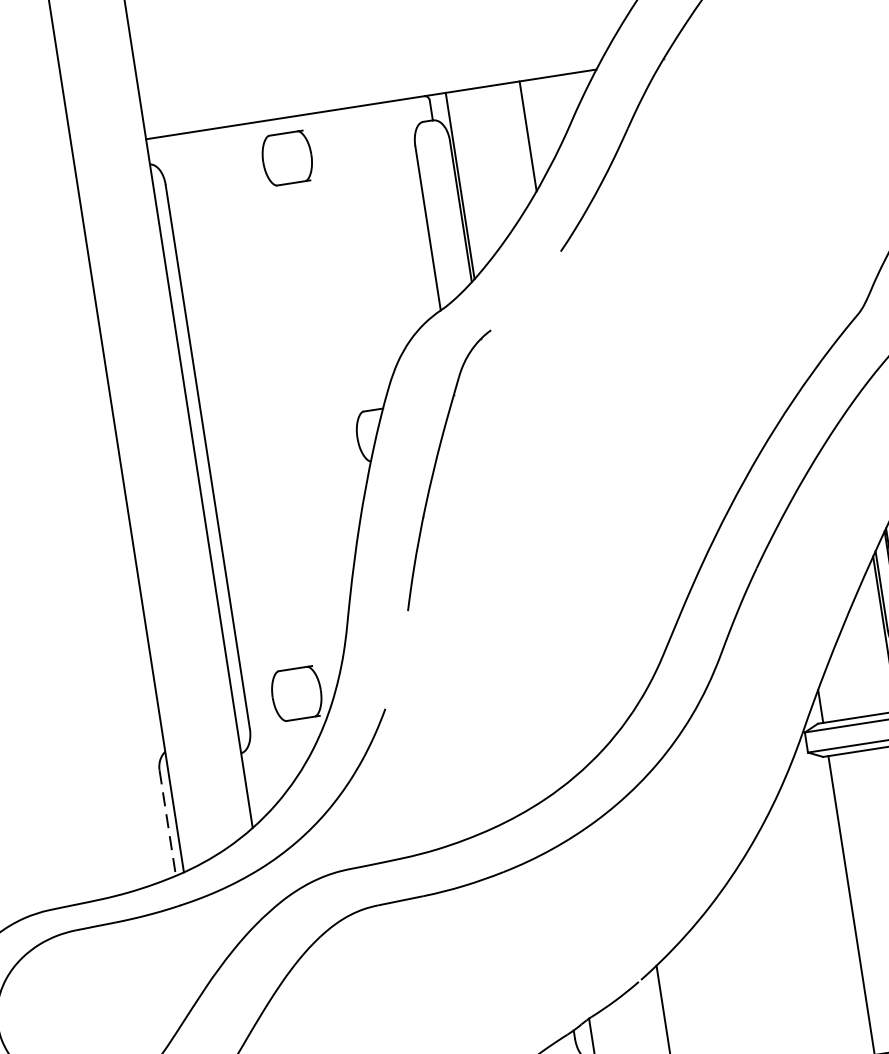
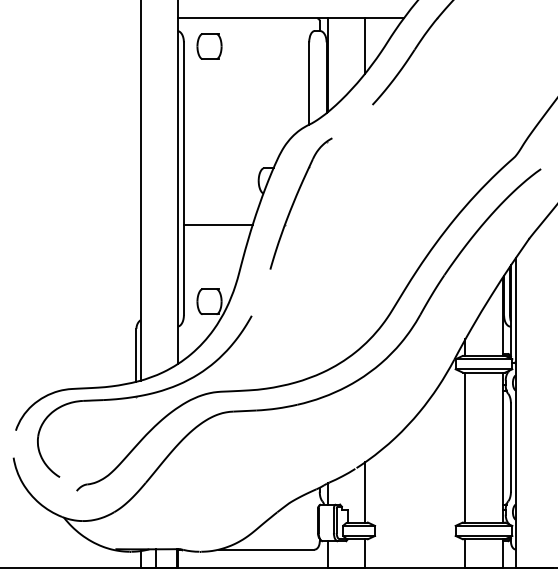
part: (287, 158) -> (209, 46), moved
line: (288, 537) -> (217, 224), added
line: (167, 823) -> (136, 355), dashed -> solid

